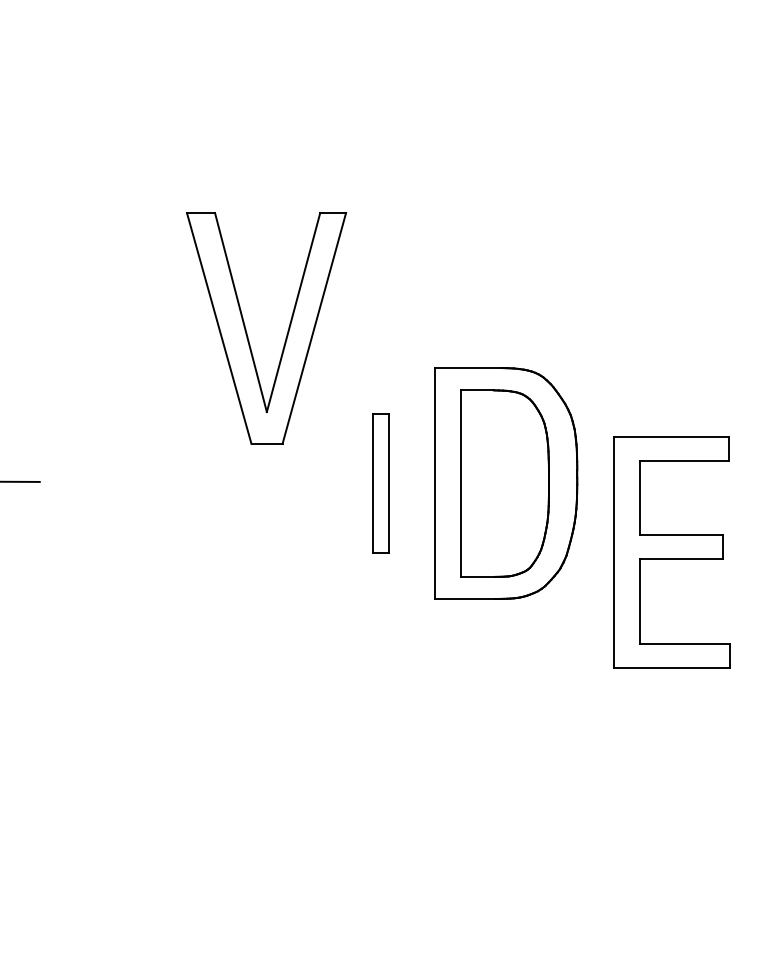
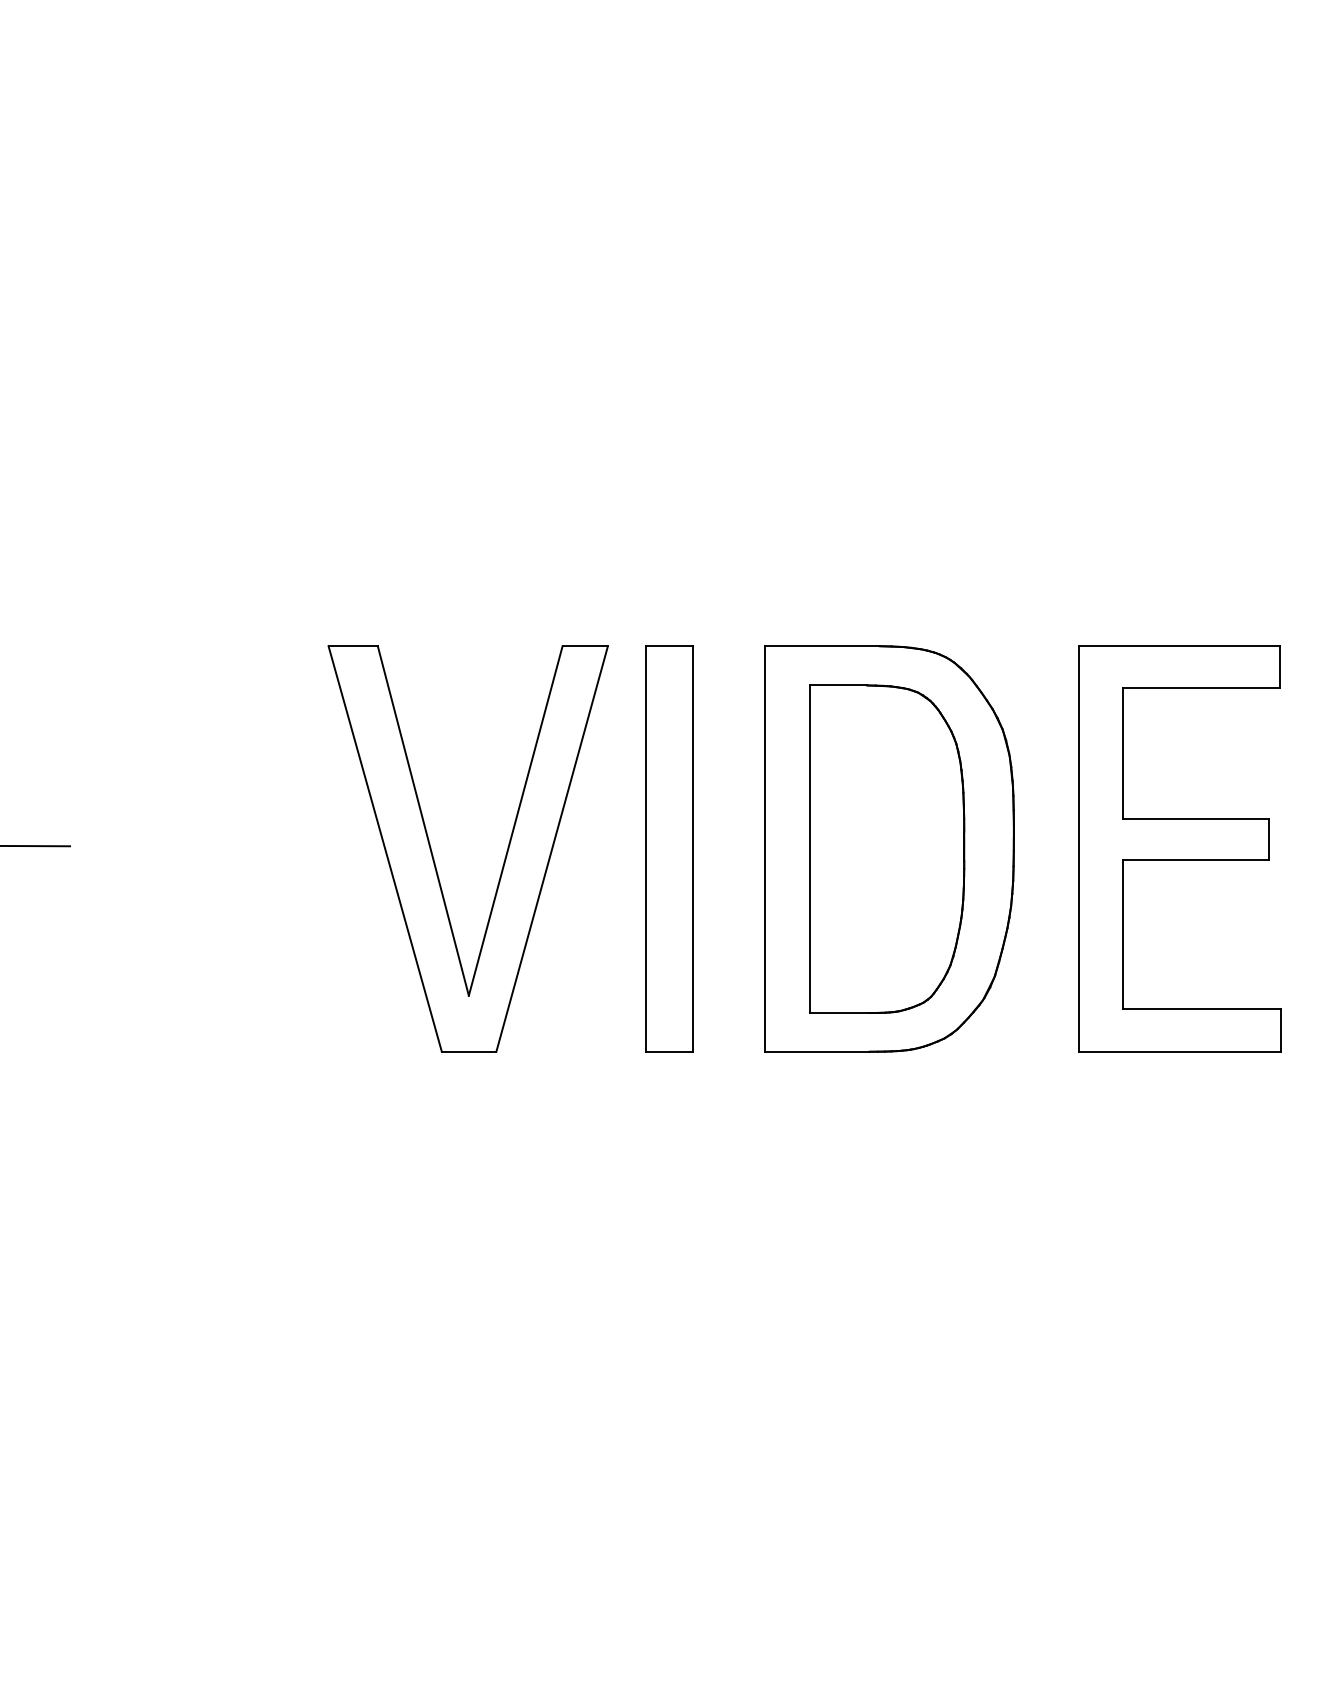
part: (247, 332) -> (434, 856), moved
part: (380, 483) -> (668, 849), size x1.67
part: (671, 552) -> (1179, 849), moved

